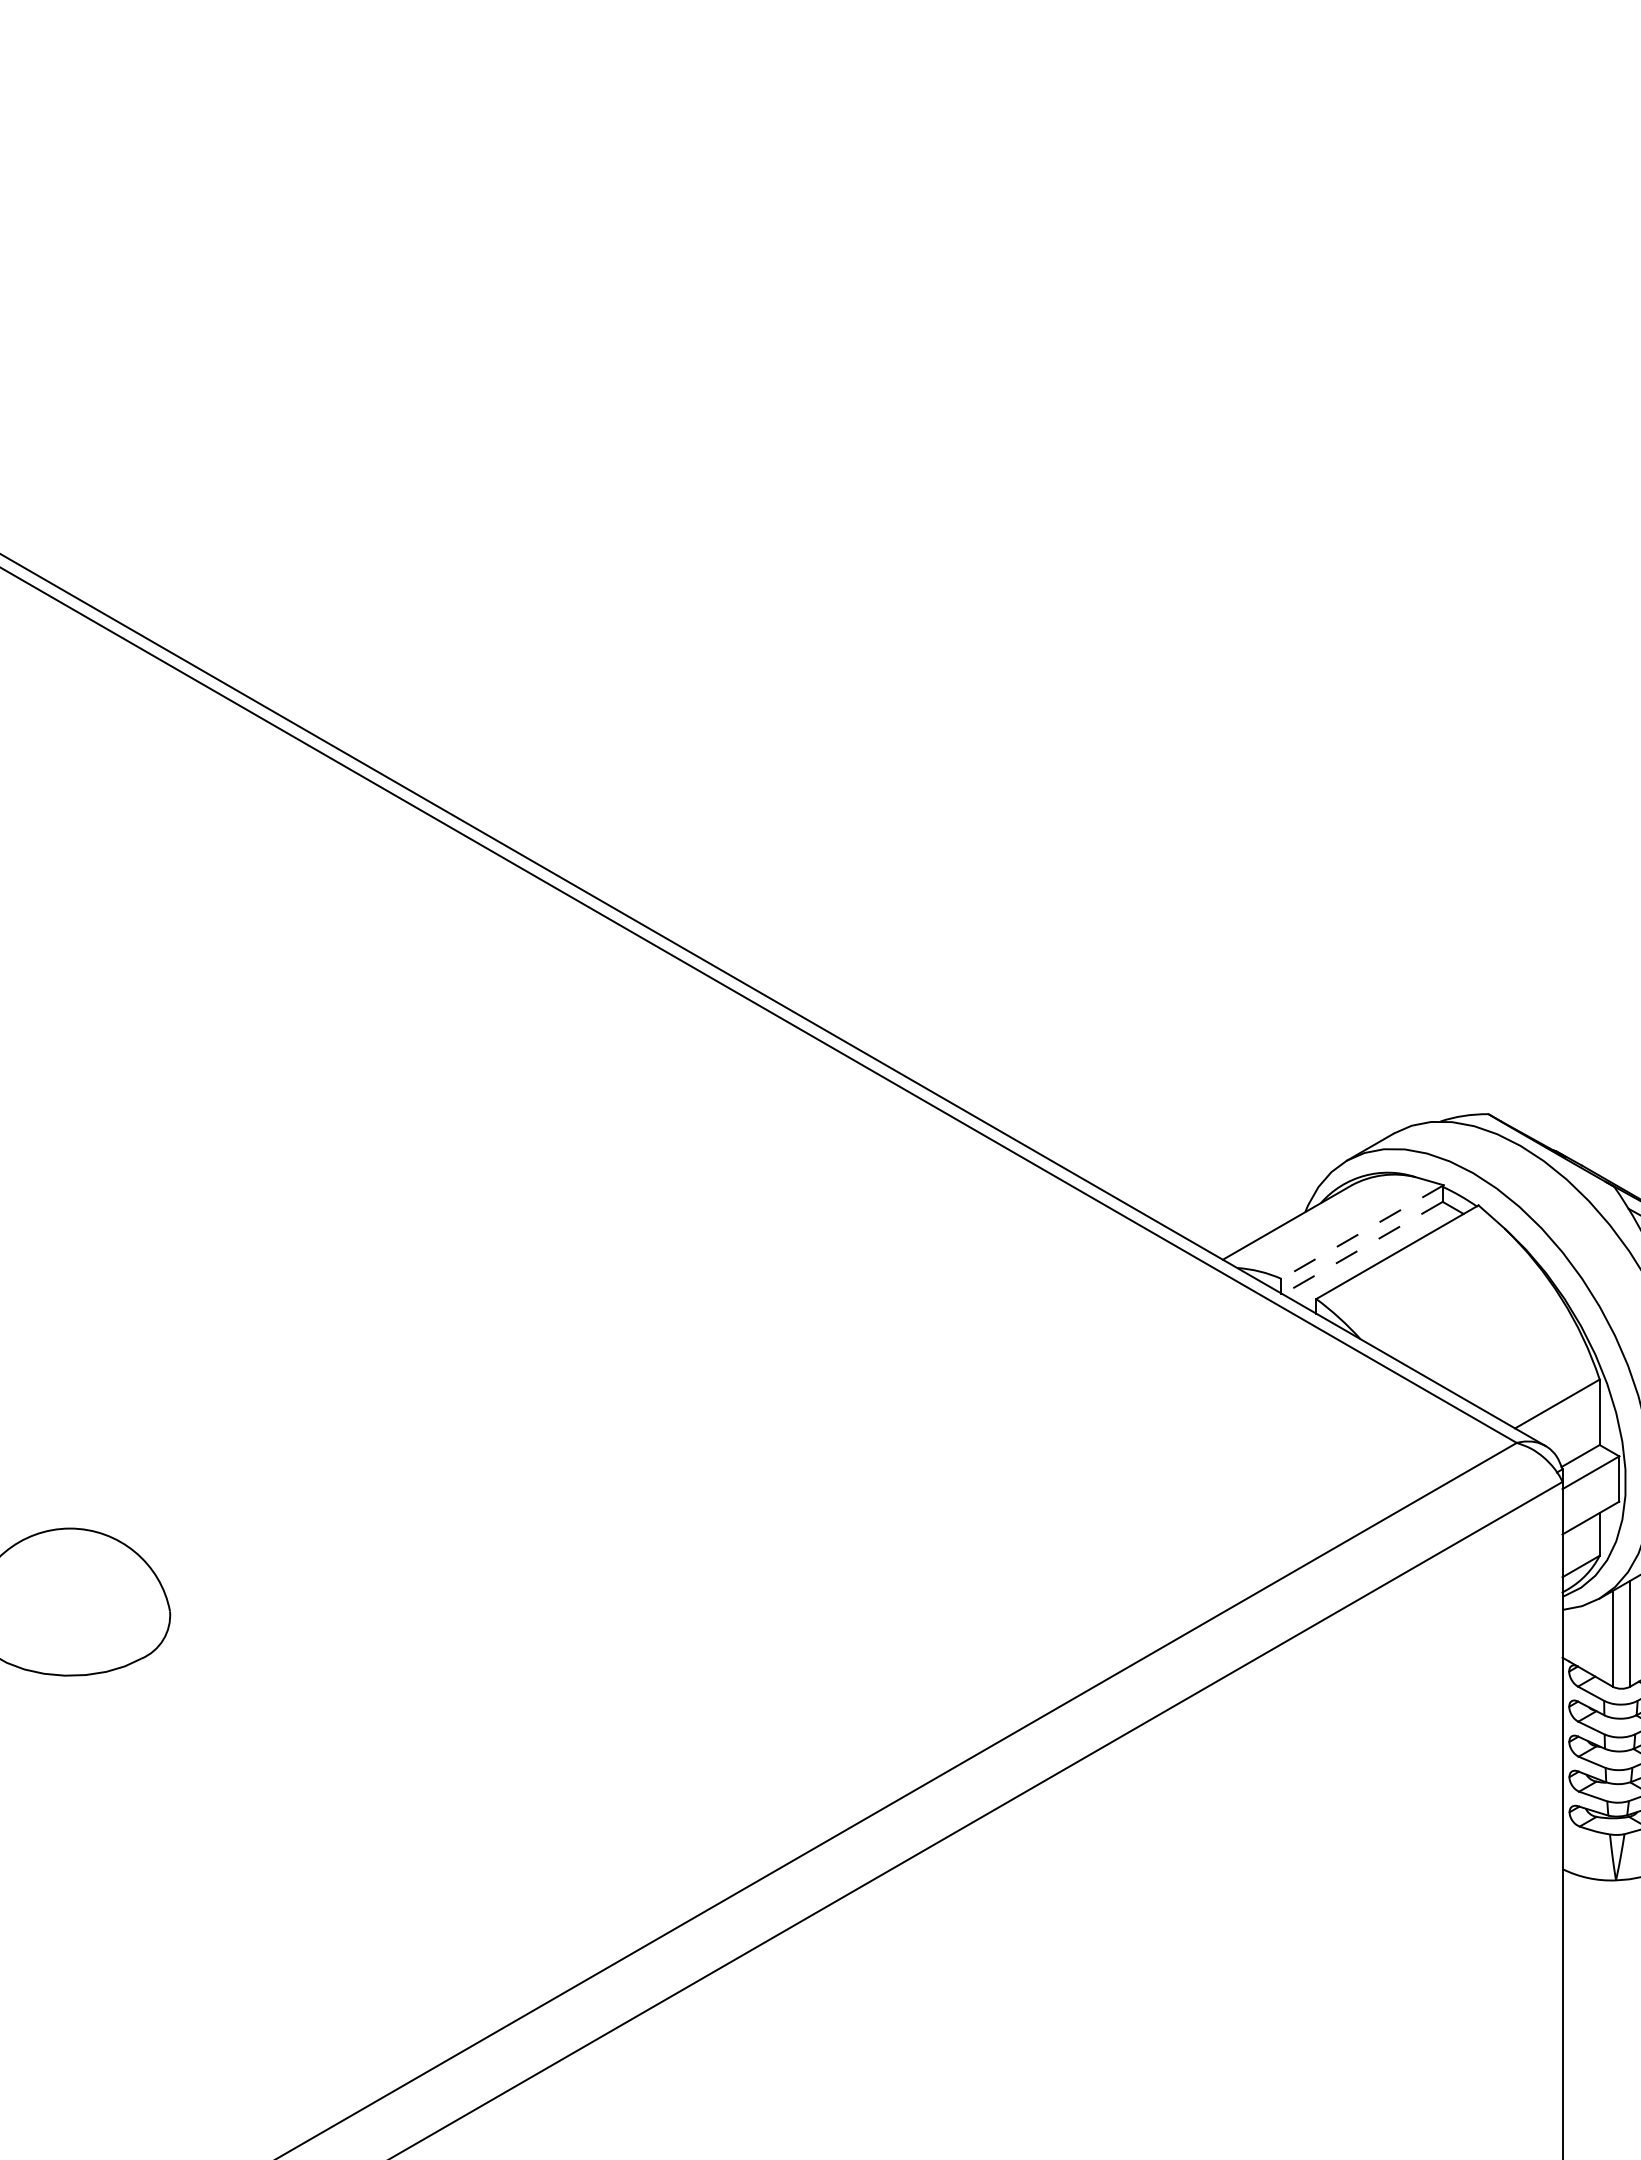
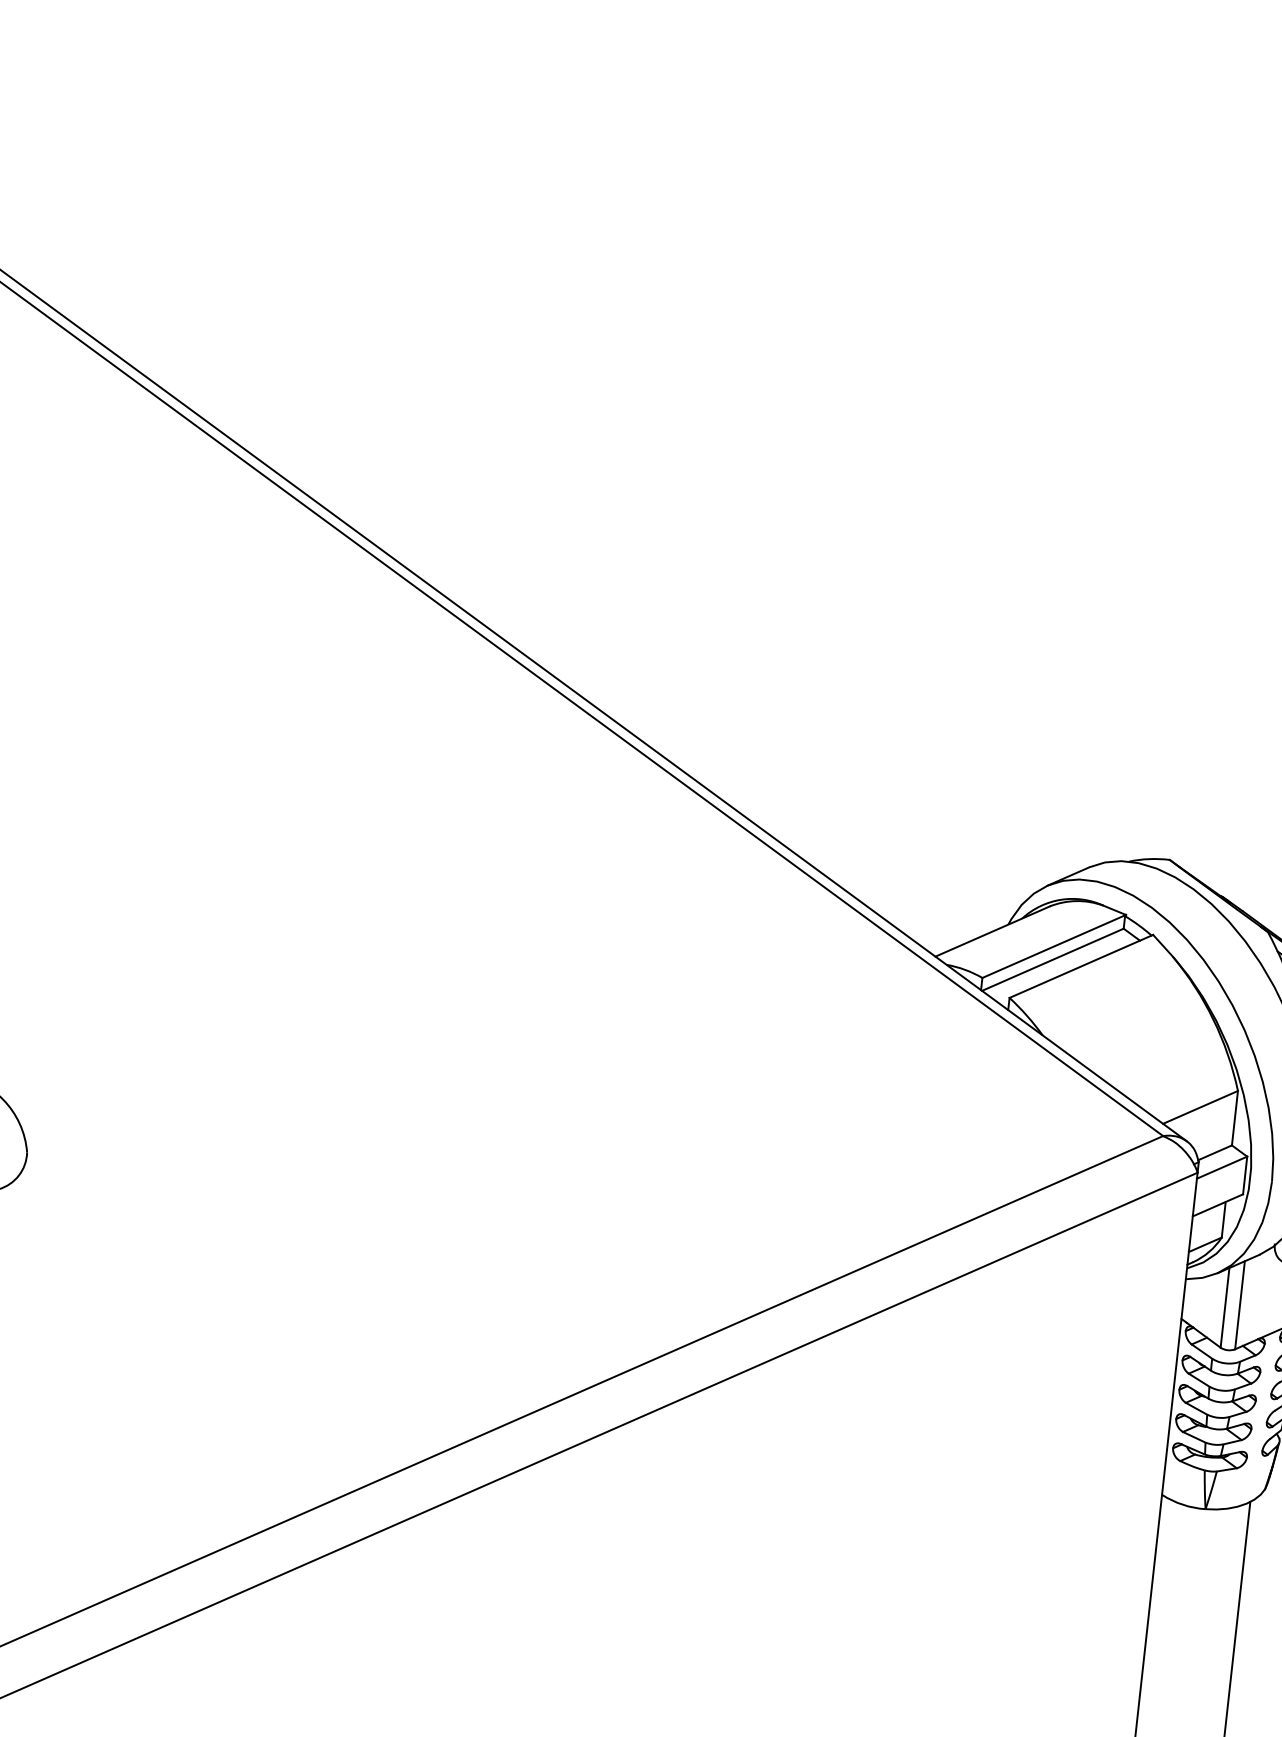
line: (1362, 1232) -> (1054, 946), dashed -> solid
line: (1362, 1248) -> (1052, 960), dashed -> solid

